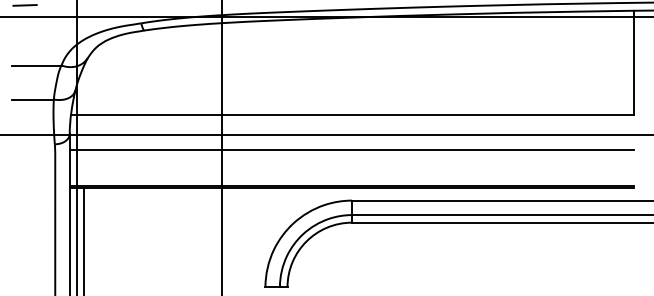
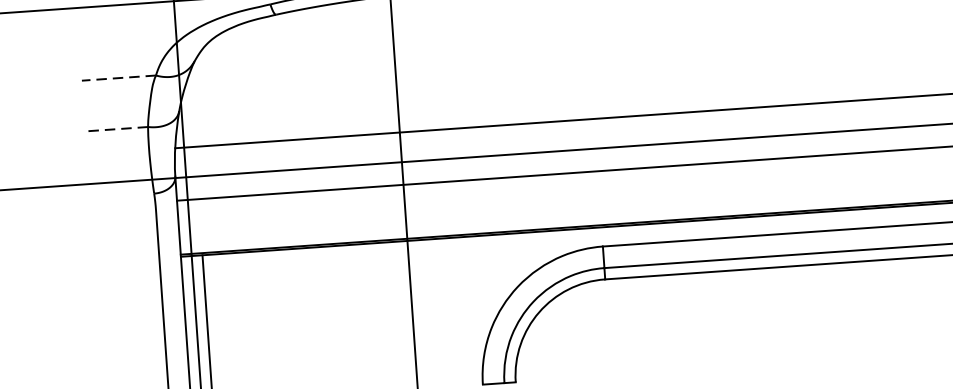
line: (36, 65) -> (118, 78), solid -> dashed
line: (32, 99) -> (116, 129), solid -> dashed

